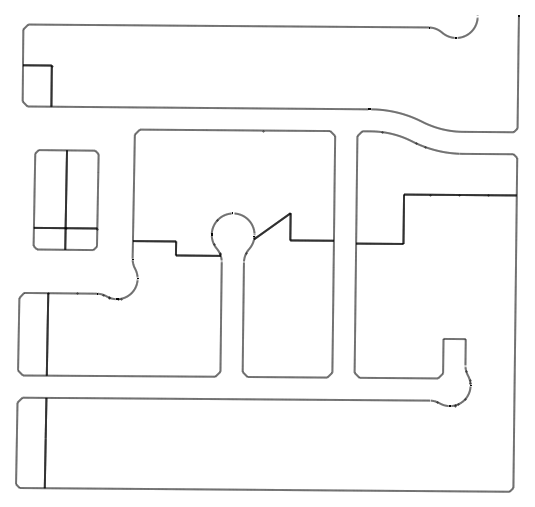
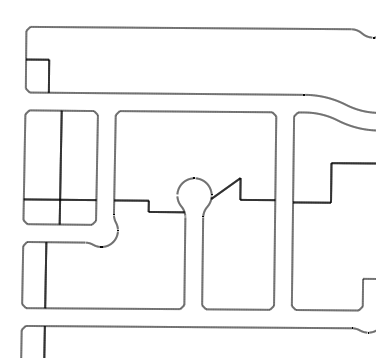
part: (65, 199) -> (60, 167), size x1.43

